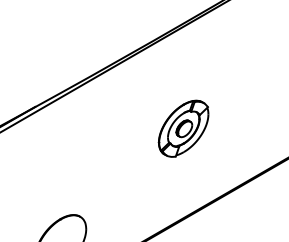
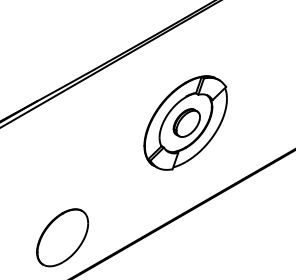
part: (183, 128) -> (185, 122), size x1.67

